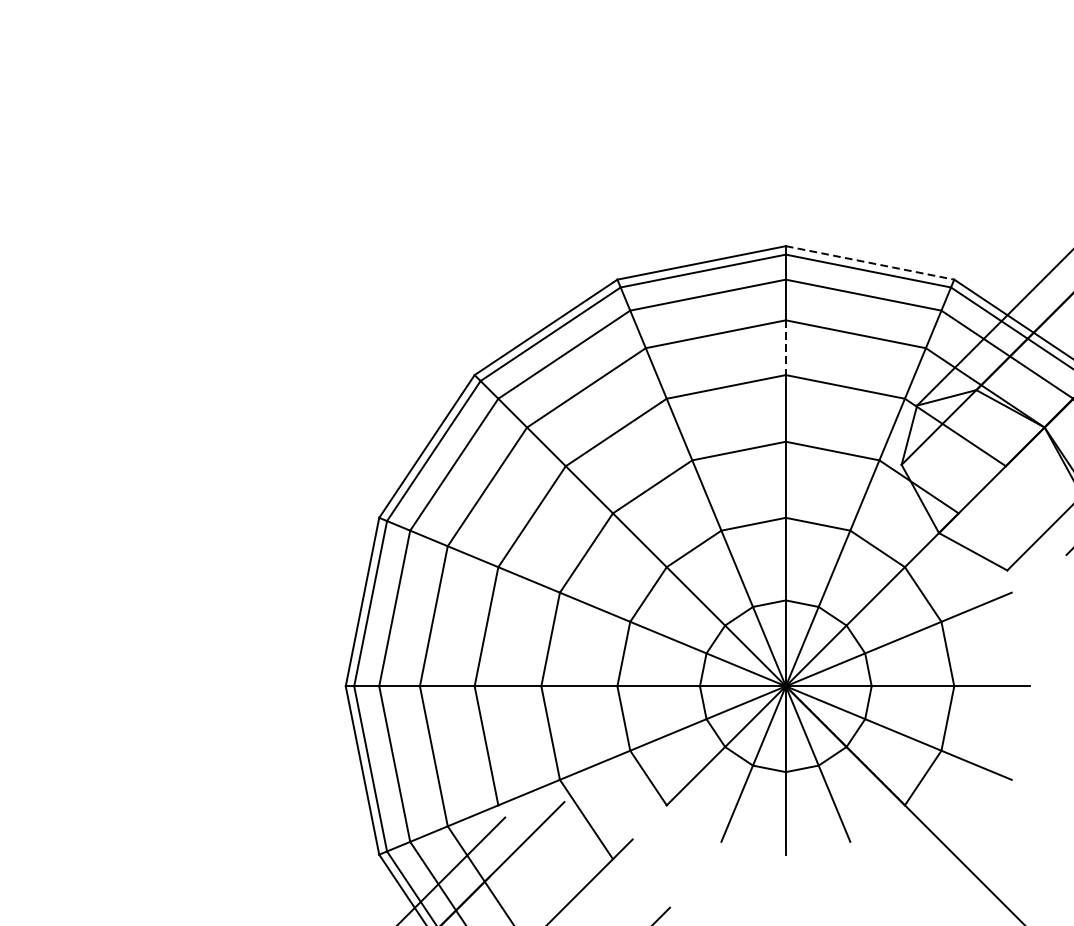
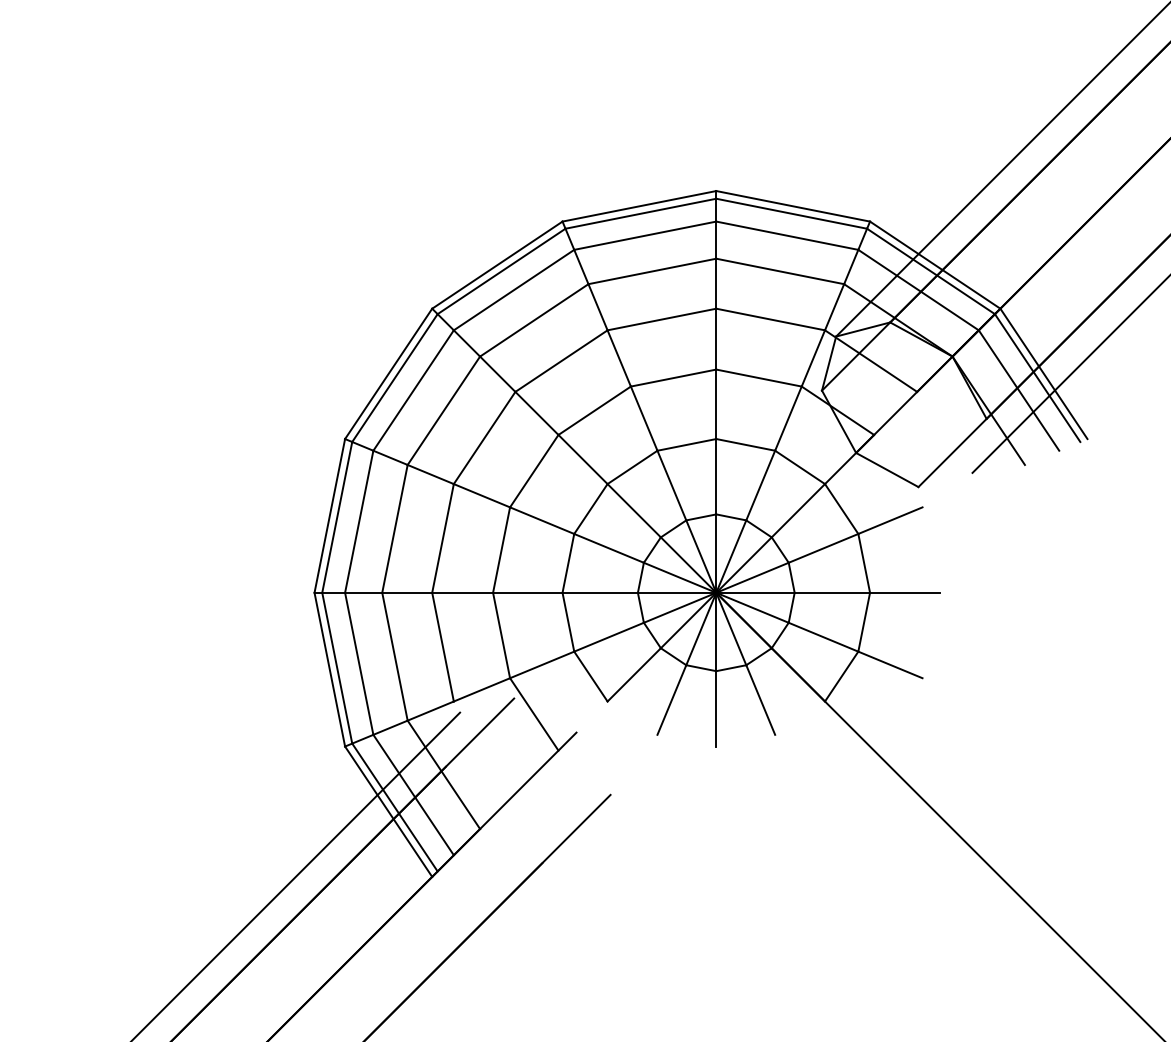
line: (870, 263) -> (793, 206), dashed -> solid
line: (786, 347) -> (716, 283), dashed -> solid

